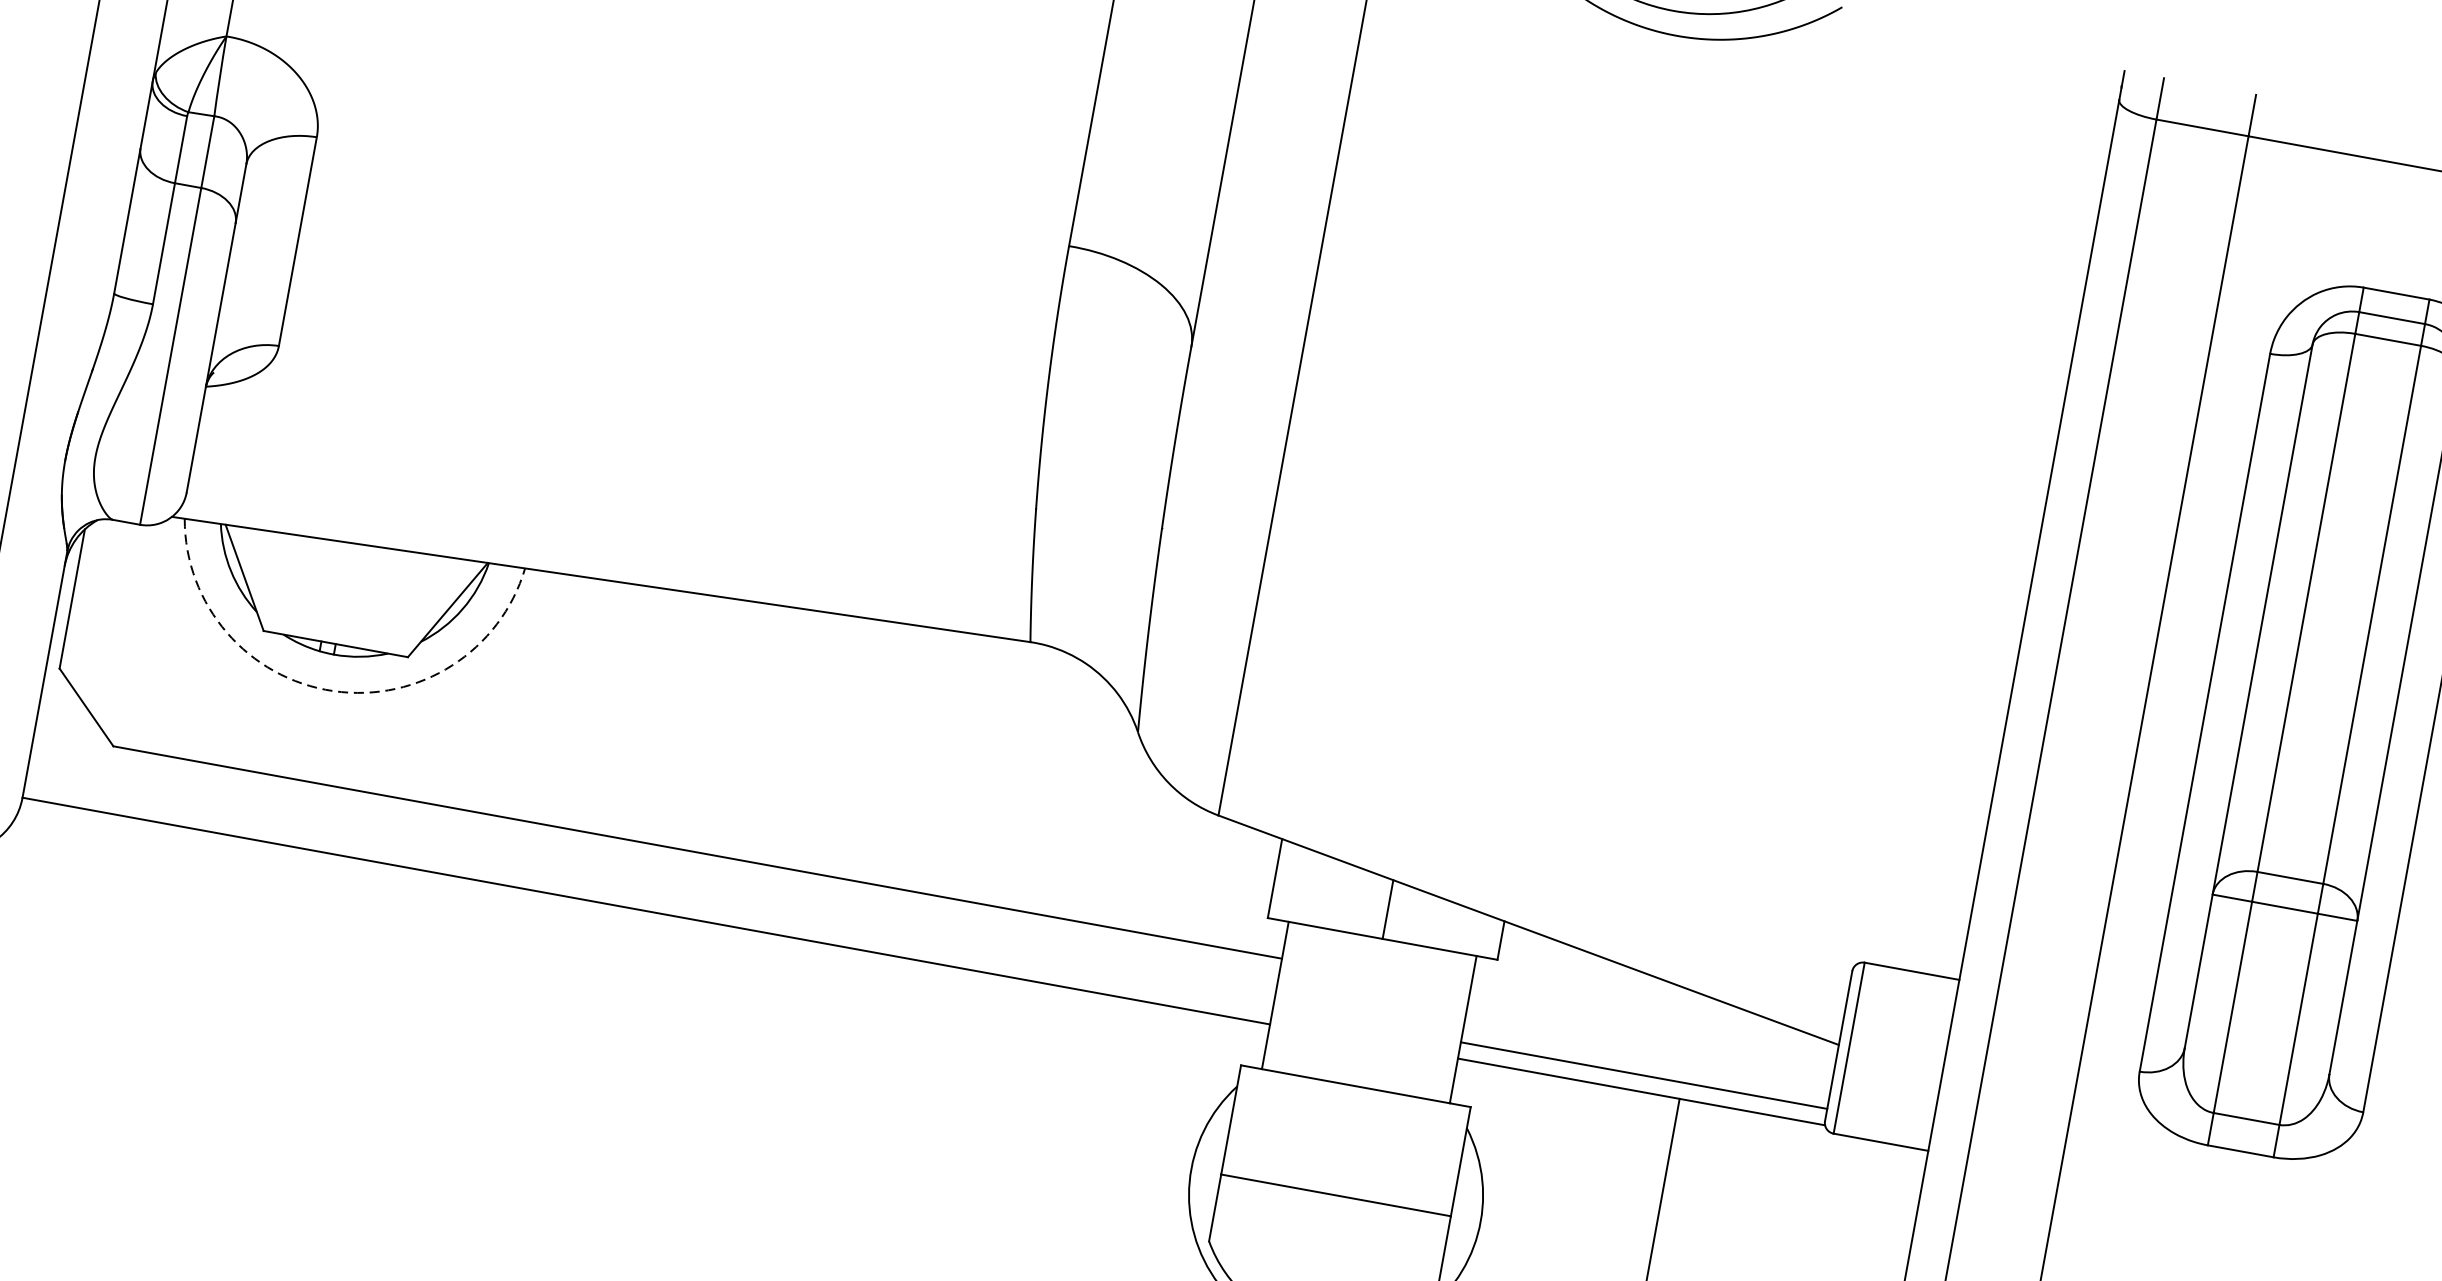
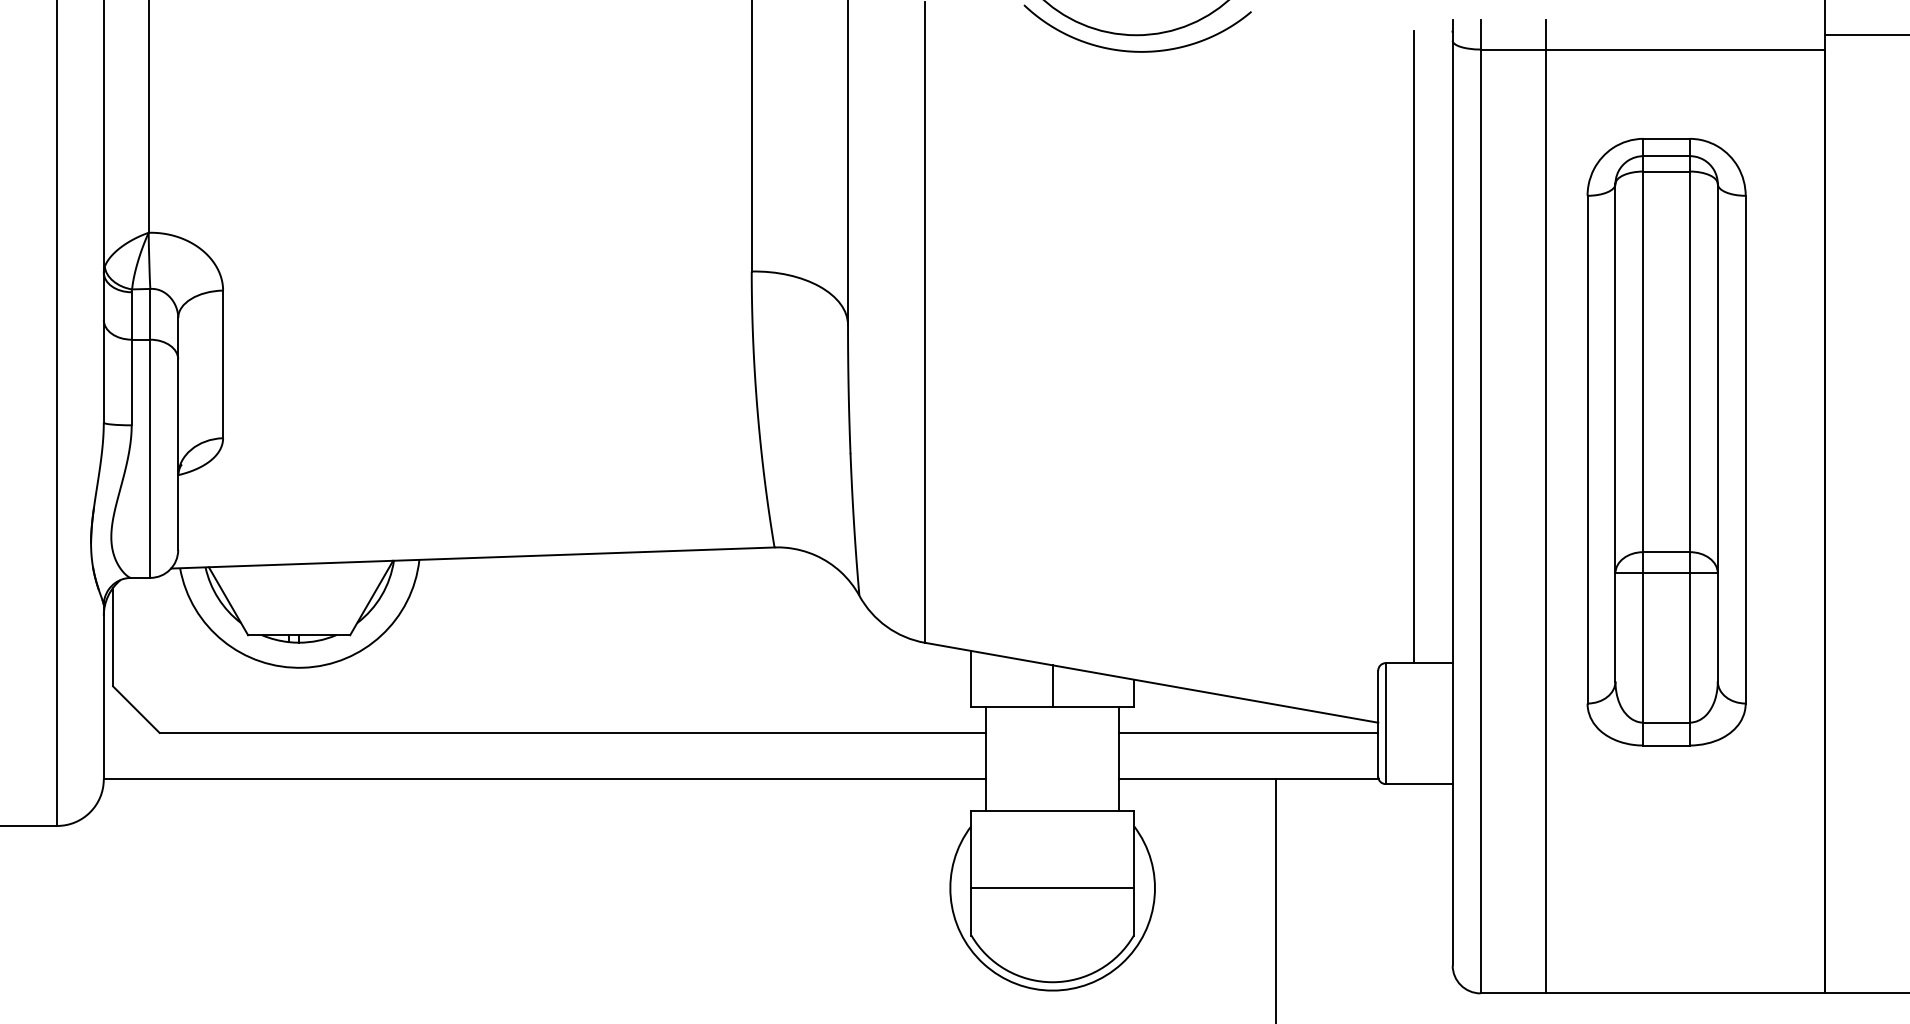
line: (1986, 522) -> (1414, 346), added
arc: (333, 690) -> (303, 667), dashed -> solid
line: (1643, 1074) -> (1248, 732), moved

